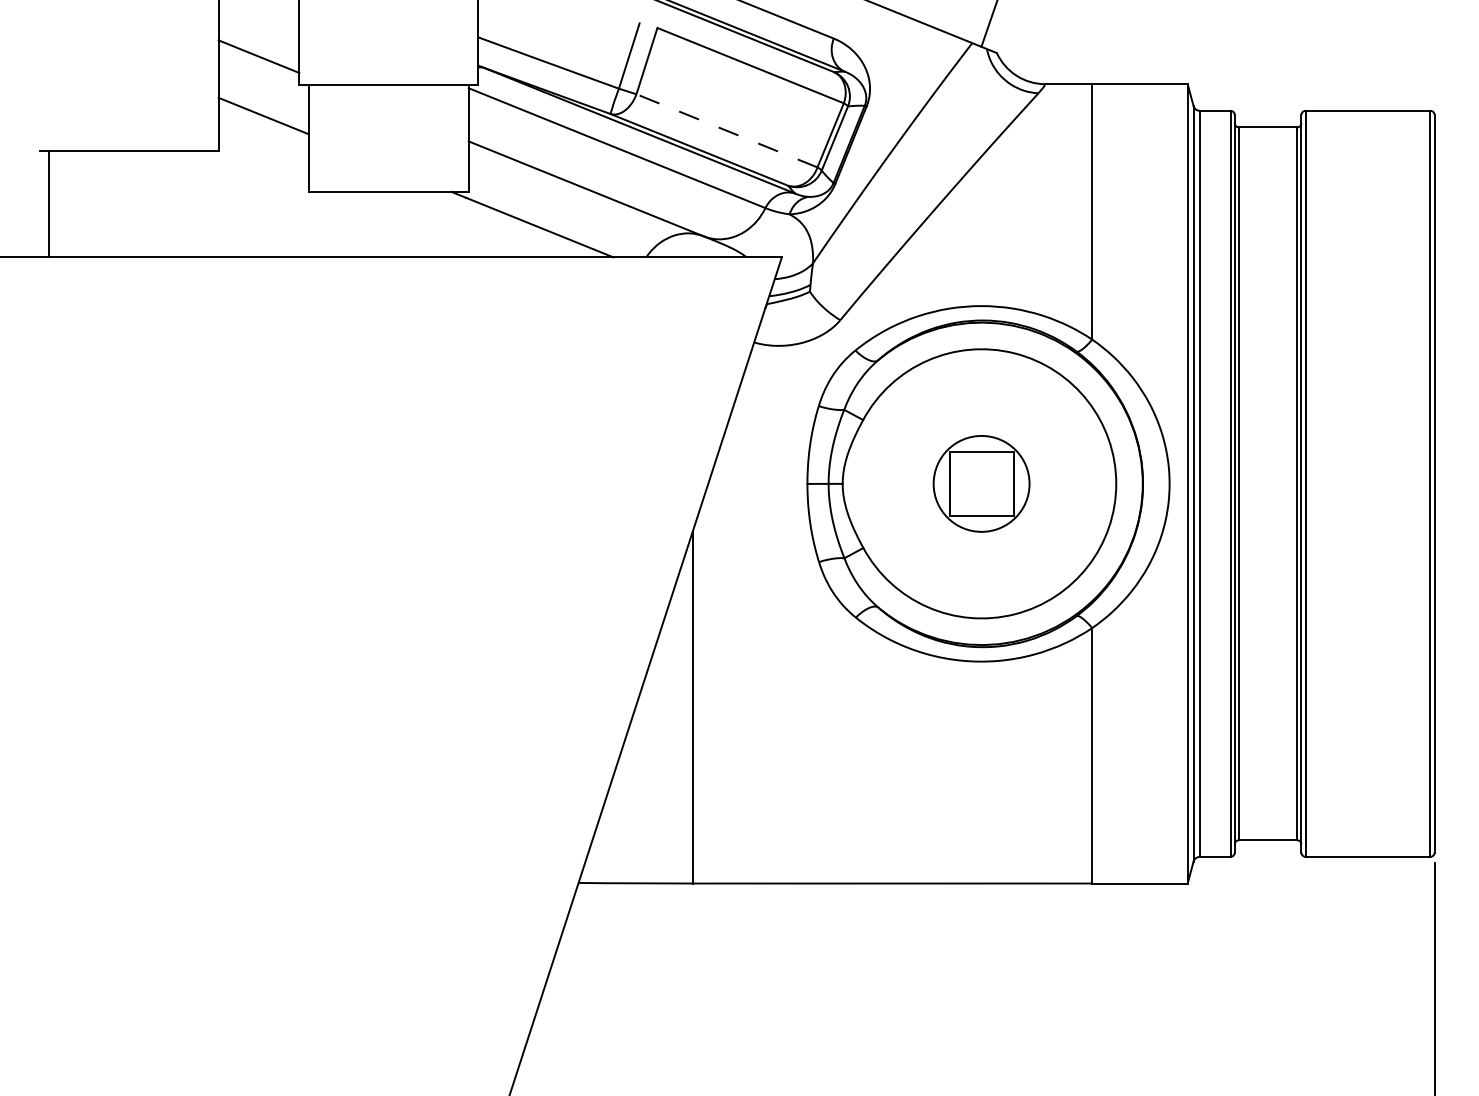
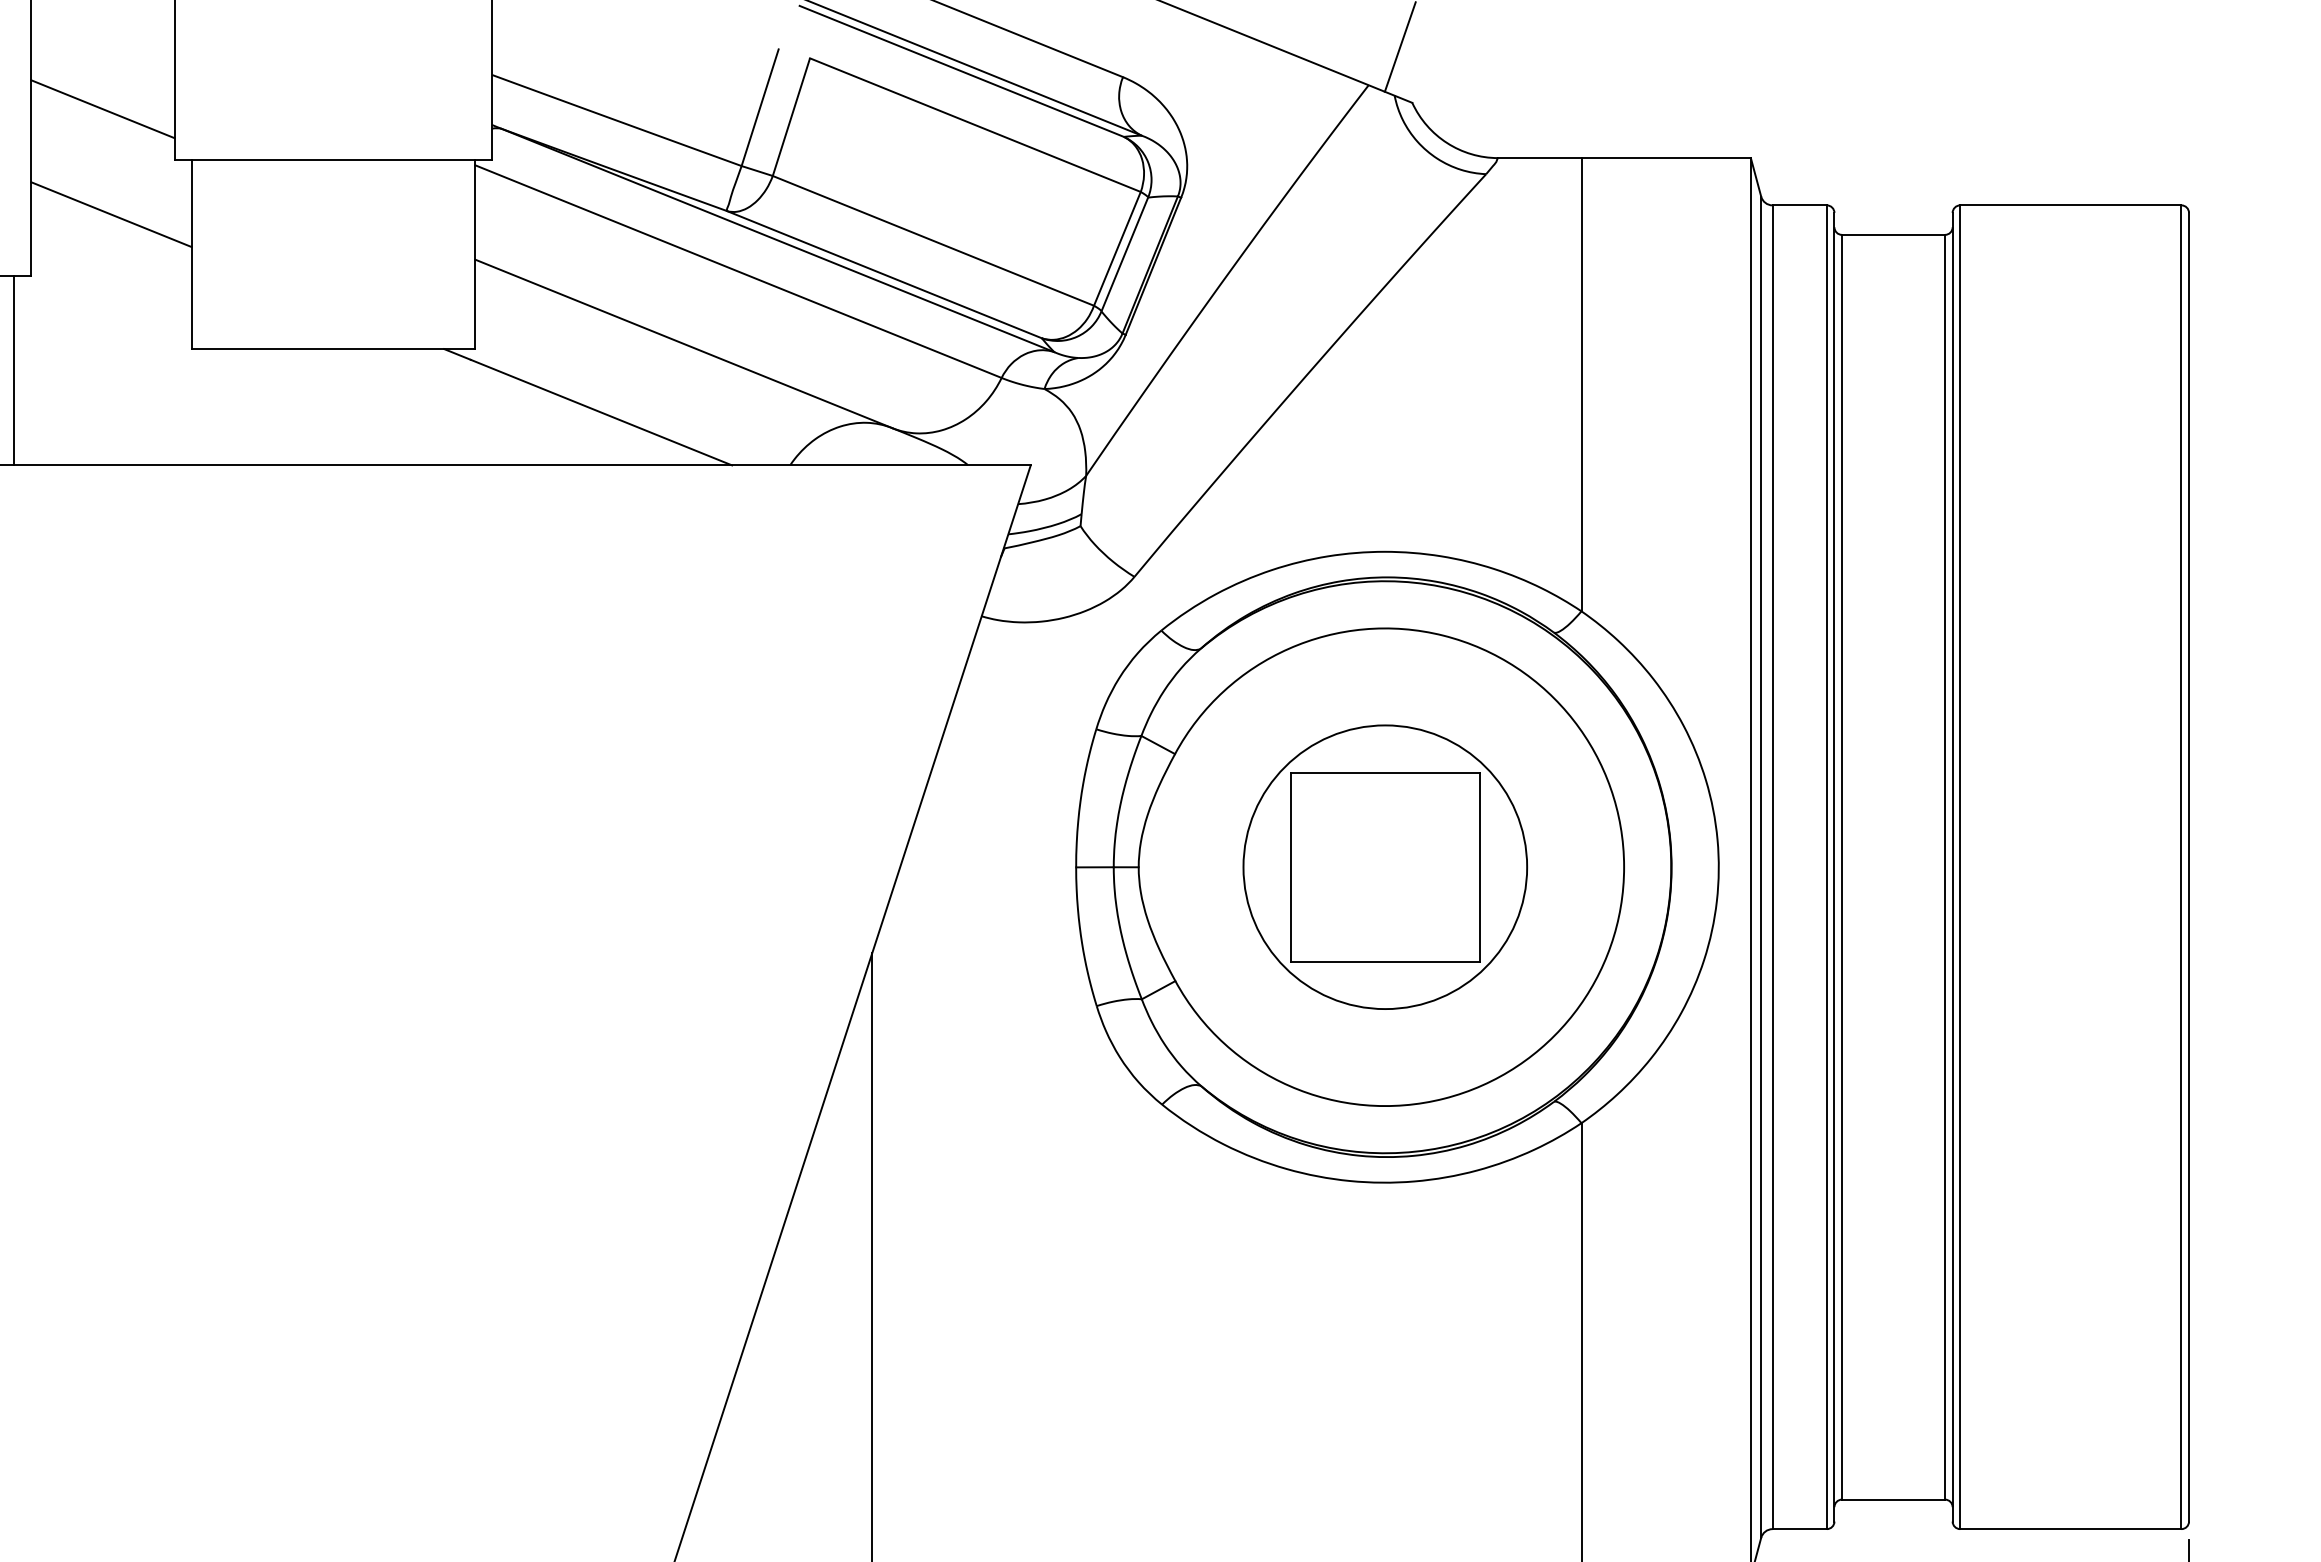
line: (727, 130) -> (934, 240), dashed -> solid
line: (209, 203) -> (15, 369), added
part: (981, 483) -> (1384, 866), size x1.67

